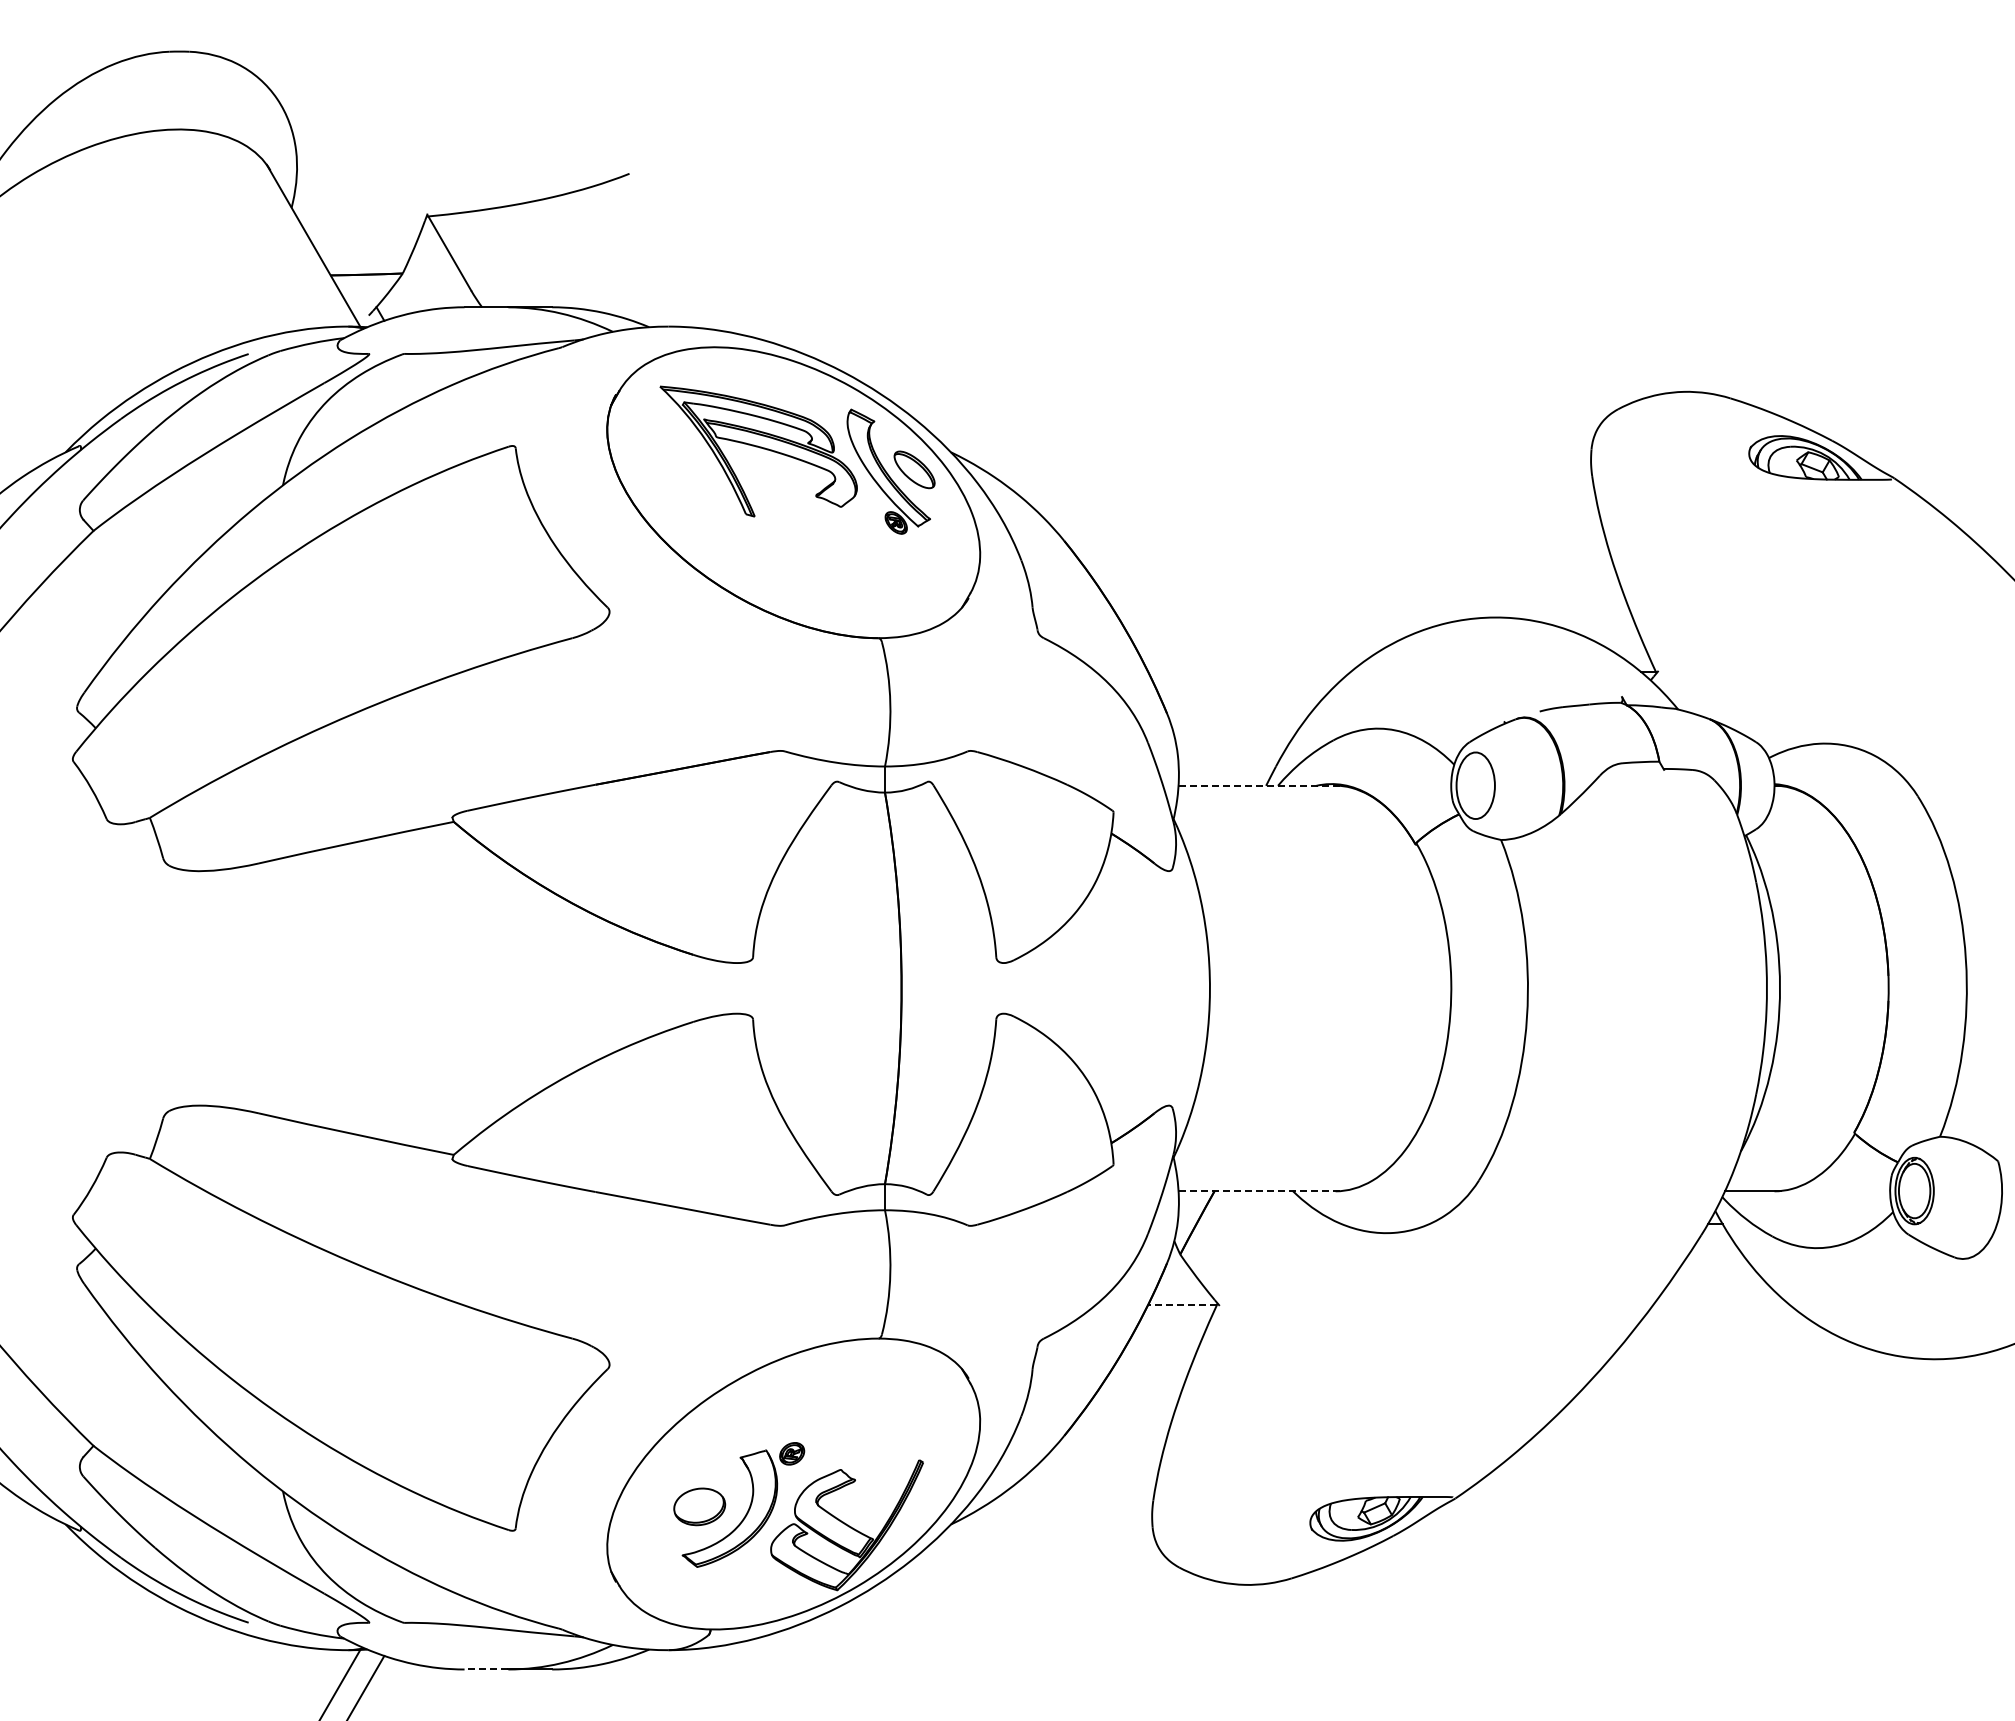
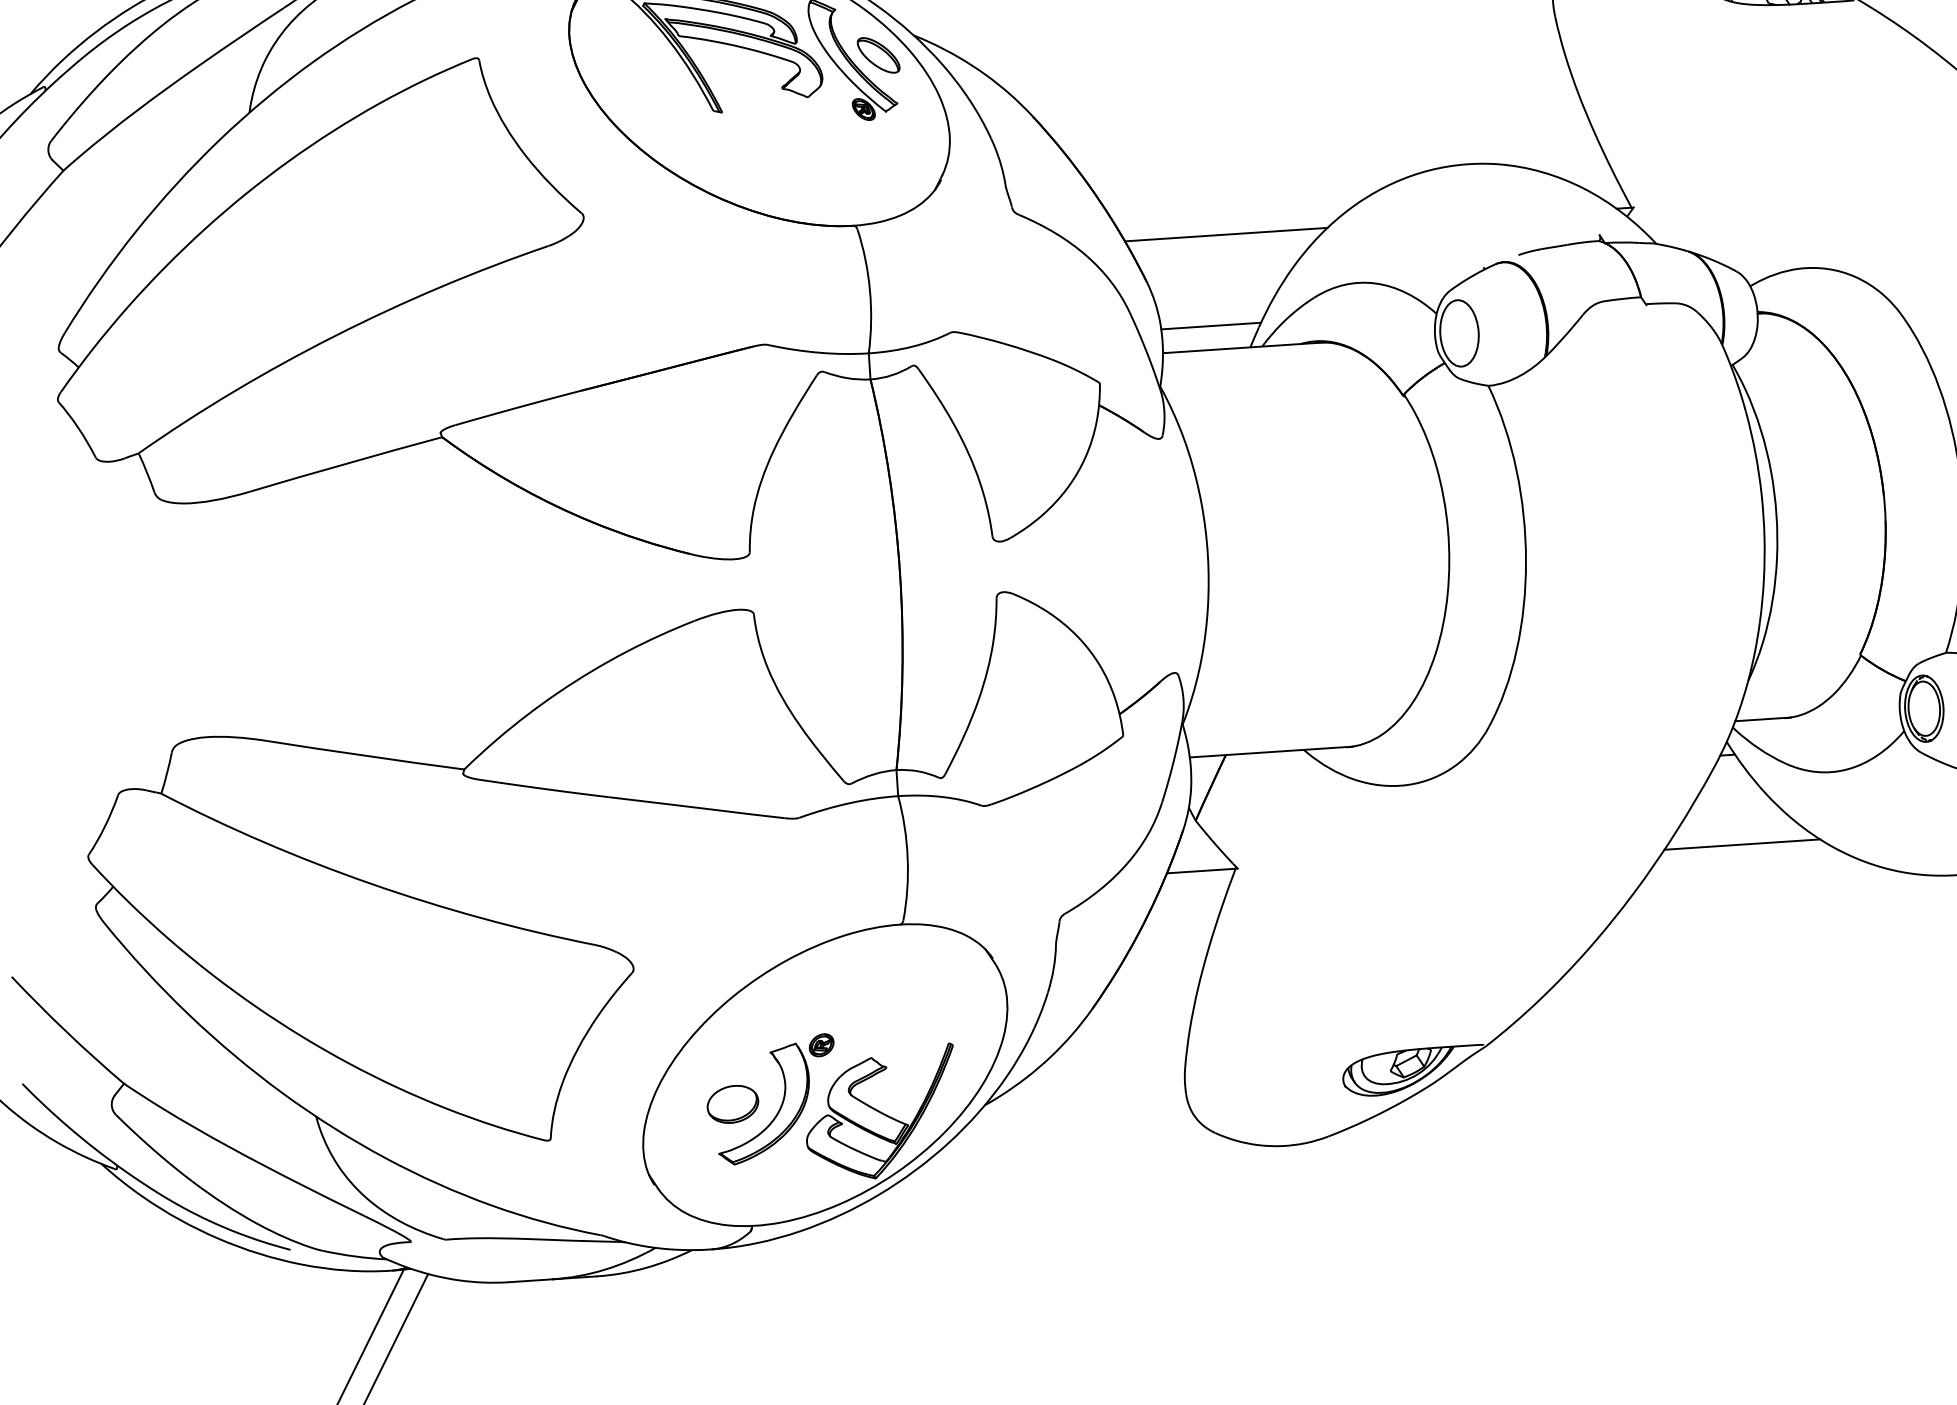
line: (1249, 671) -> (1226, 234), added
line: (1228, 761) -> (1211, 325), added
line: (1260, 785) -> (1244, 347), dashed -> solid
line: (1260, 1190) -> (1271, 751), dashed -> solid
line: (1182, 1305) -> (1201, 871), dashed -> solid
line: (1724, 1314) -> (1742, 844), added
line: (486, 1669) -> (531, 1280), dashed -> solid

